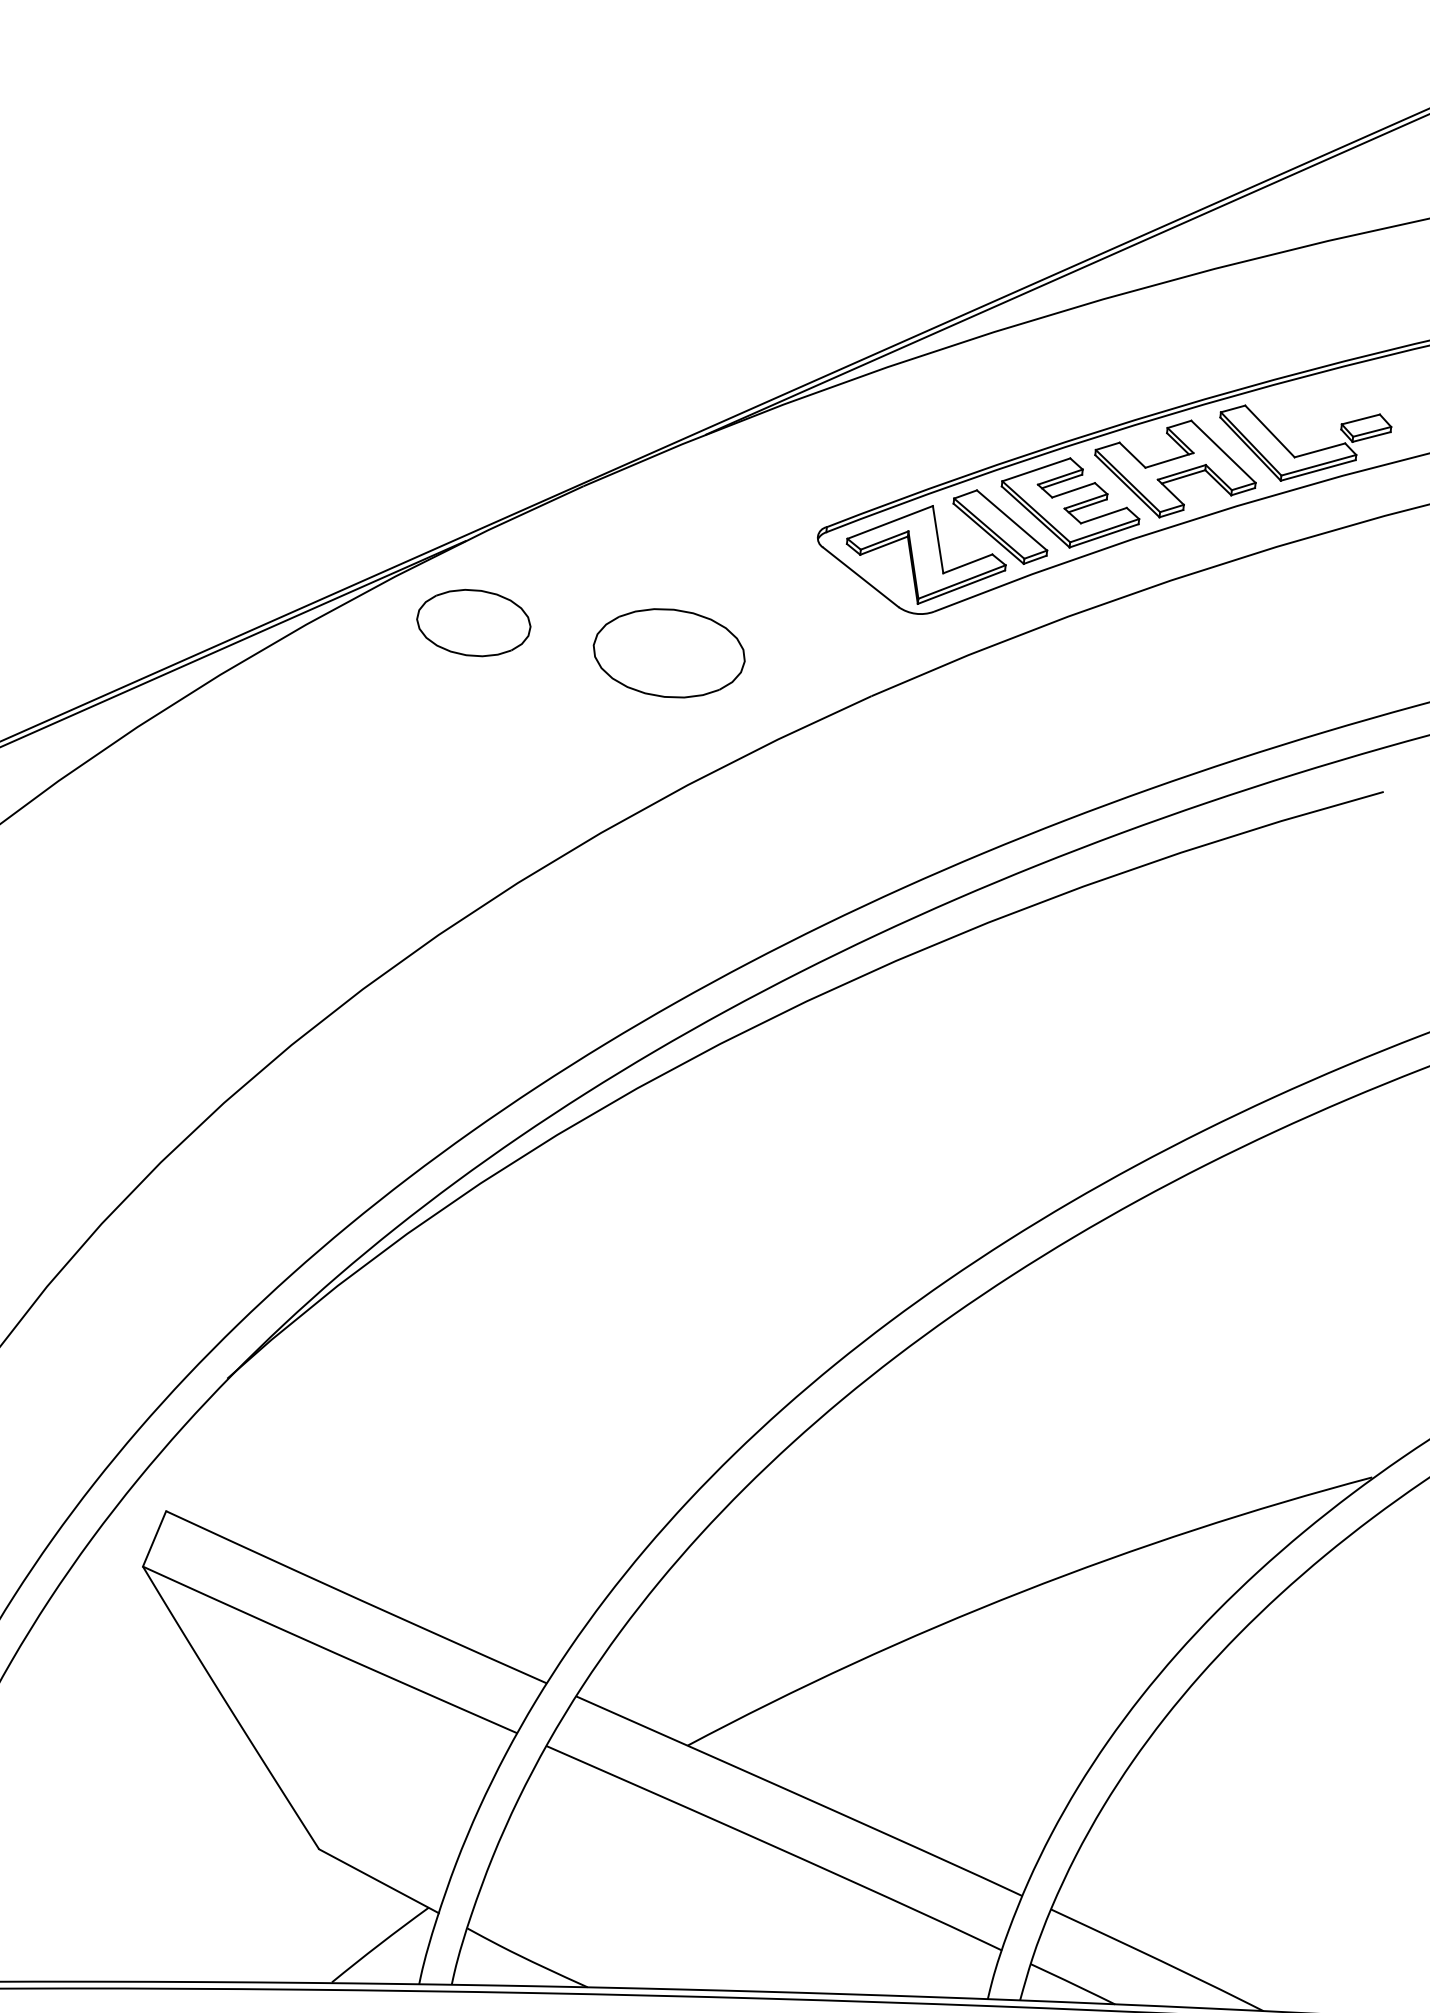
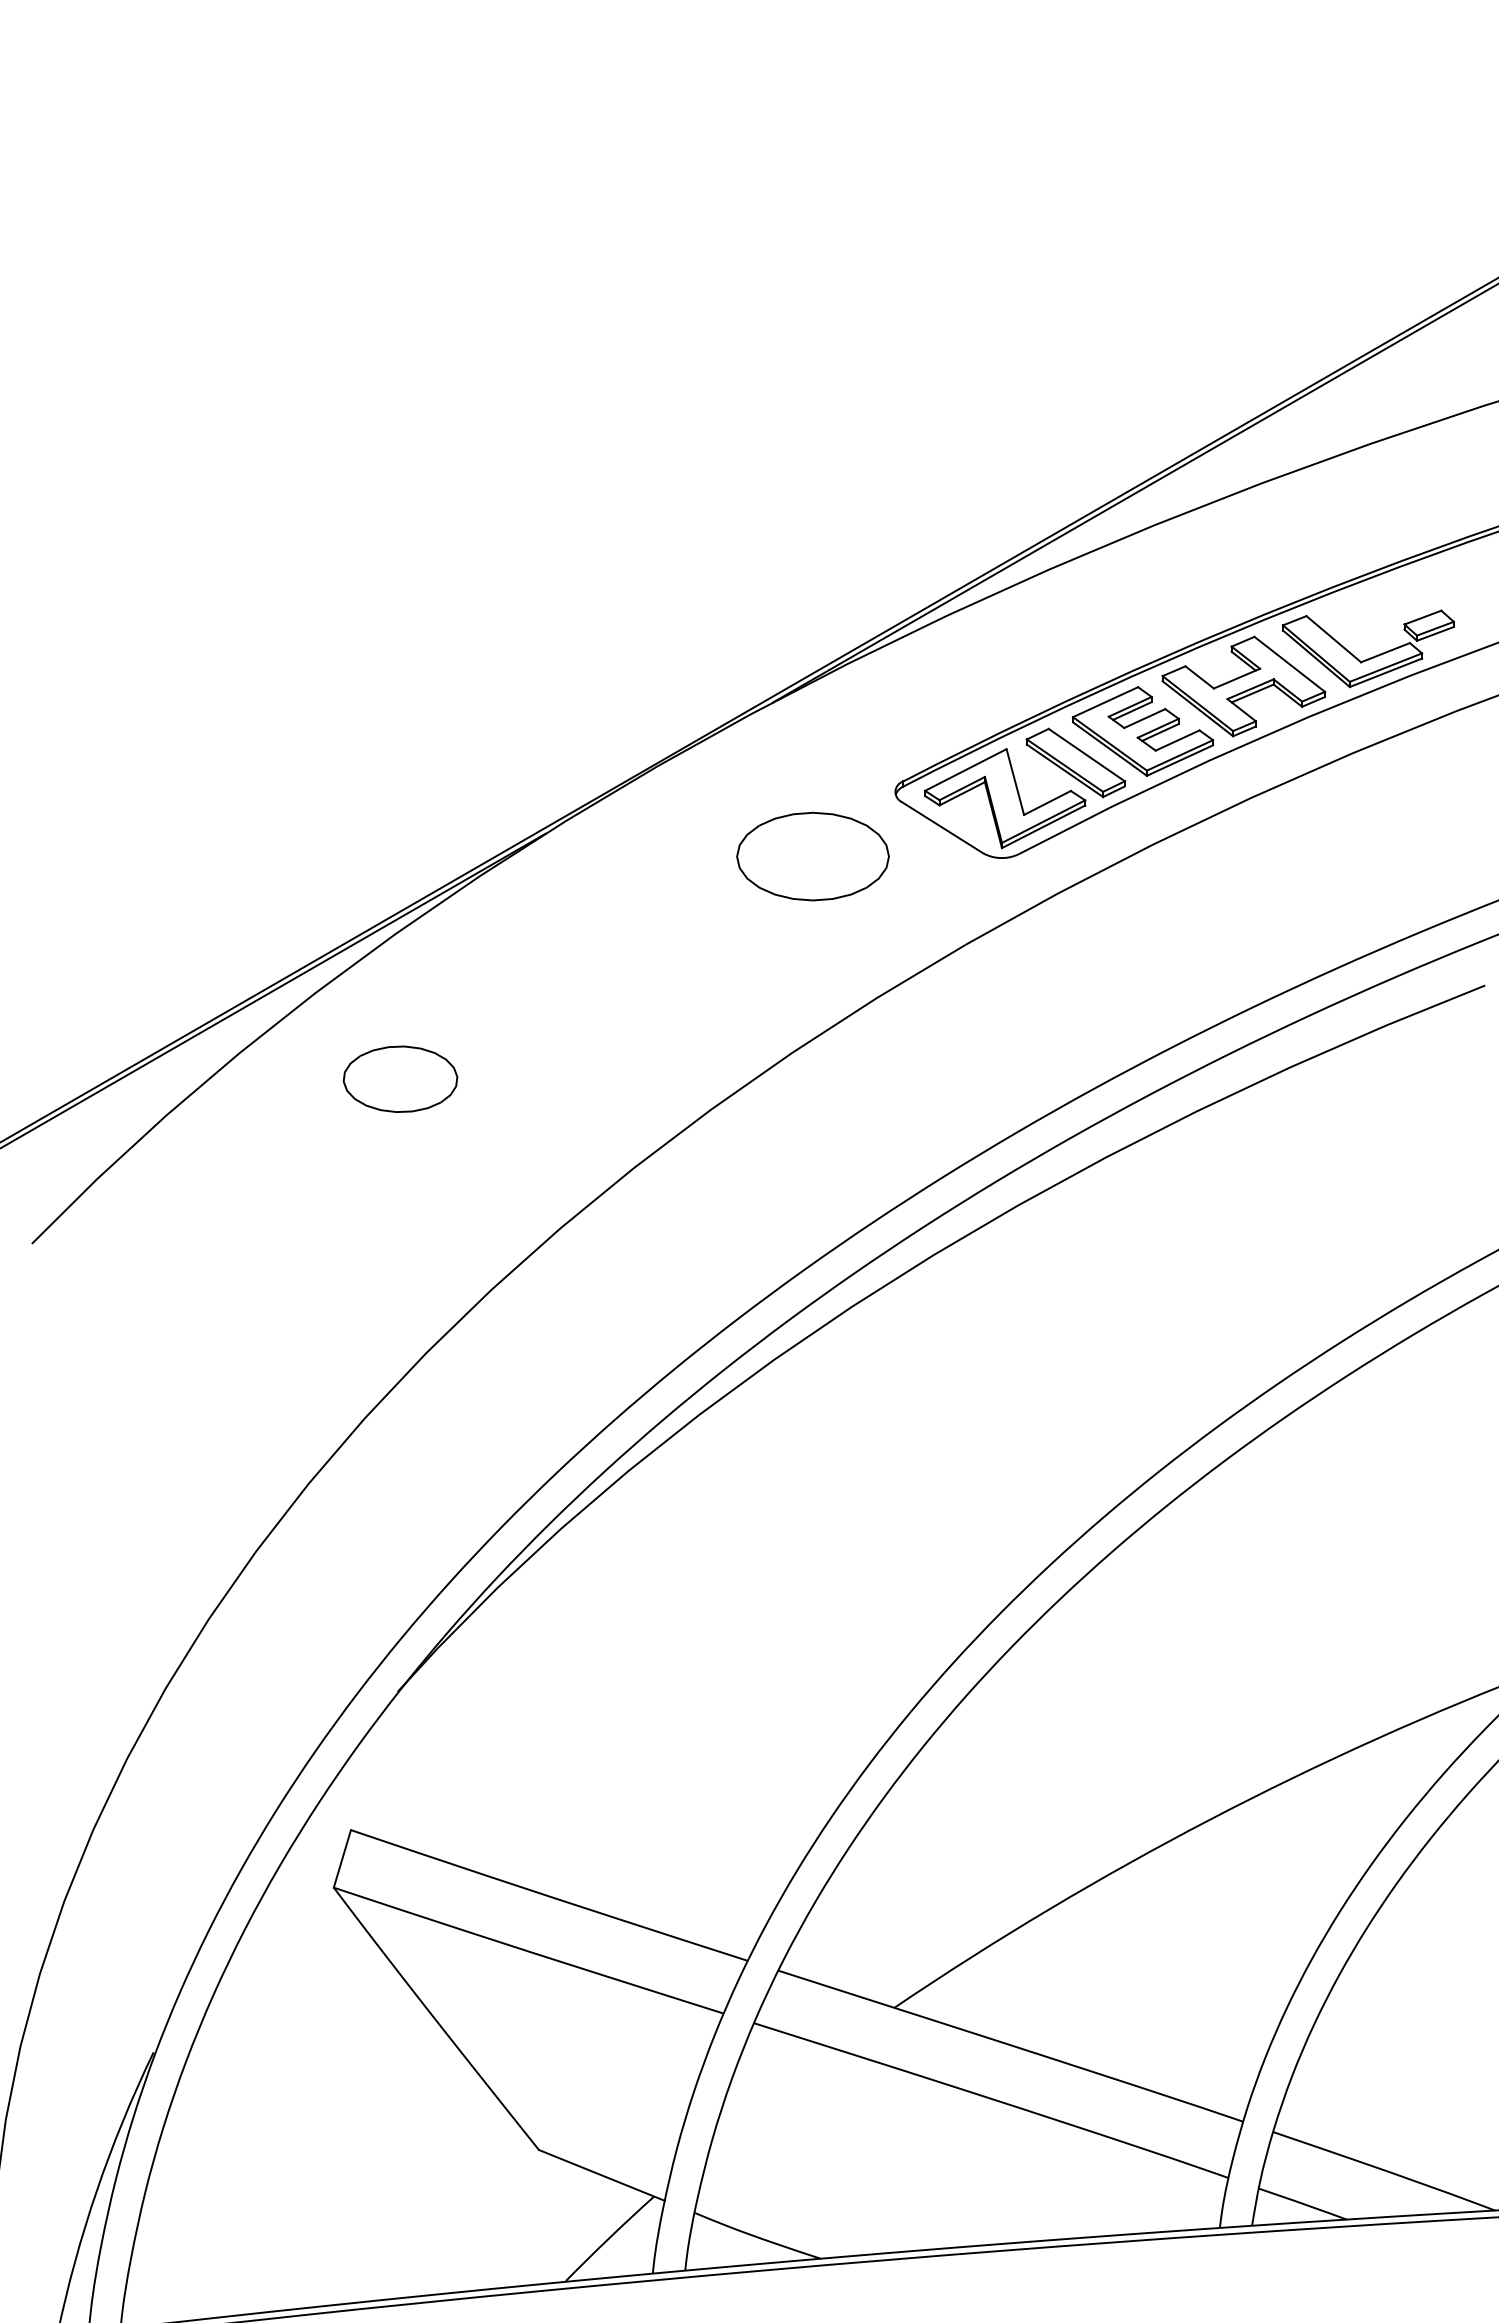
part: (473, 622) -> (400, 1078), moved
part: (668, 653) -> (812, 856), moved

